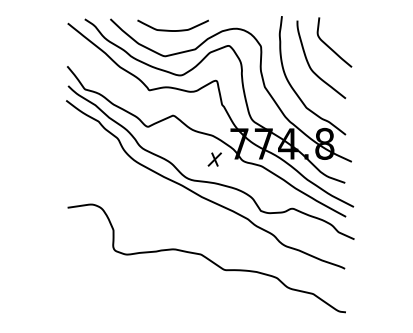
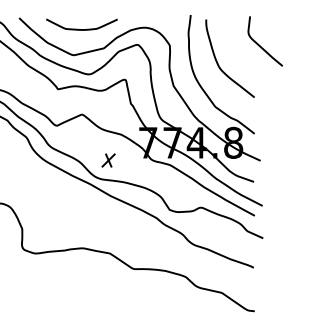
curve: (329, 46) -> (260, 45), moved
part: (214, 159) -> (108, 160), moved

